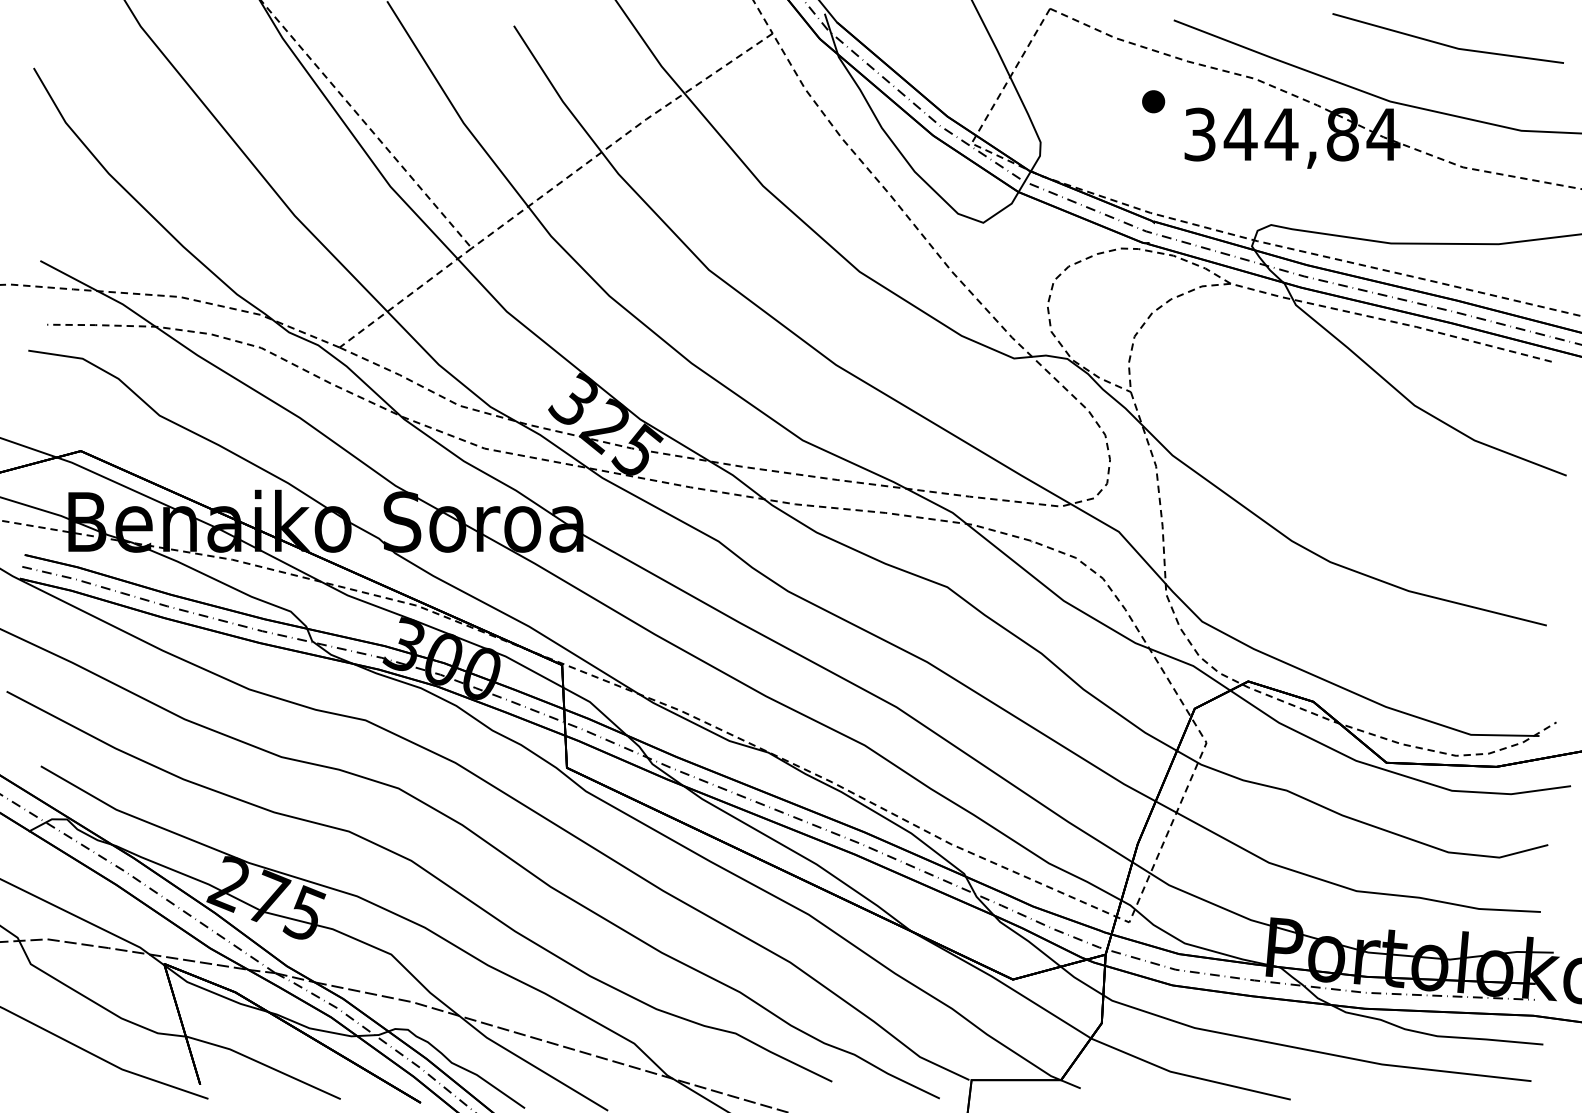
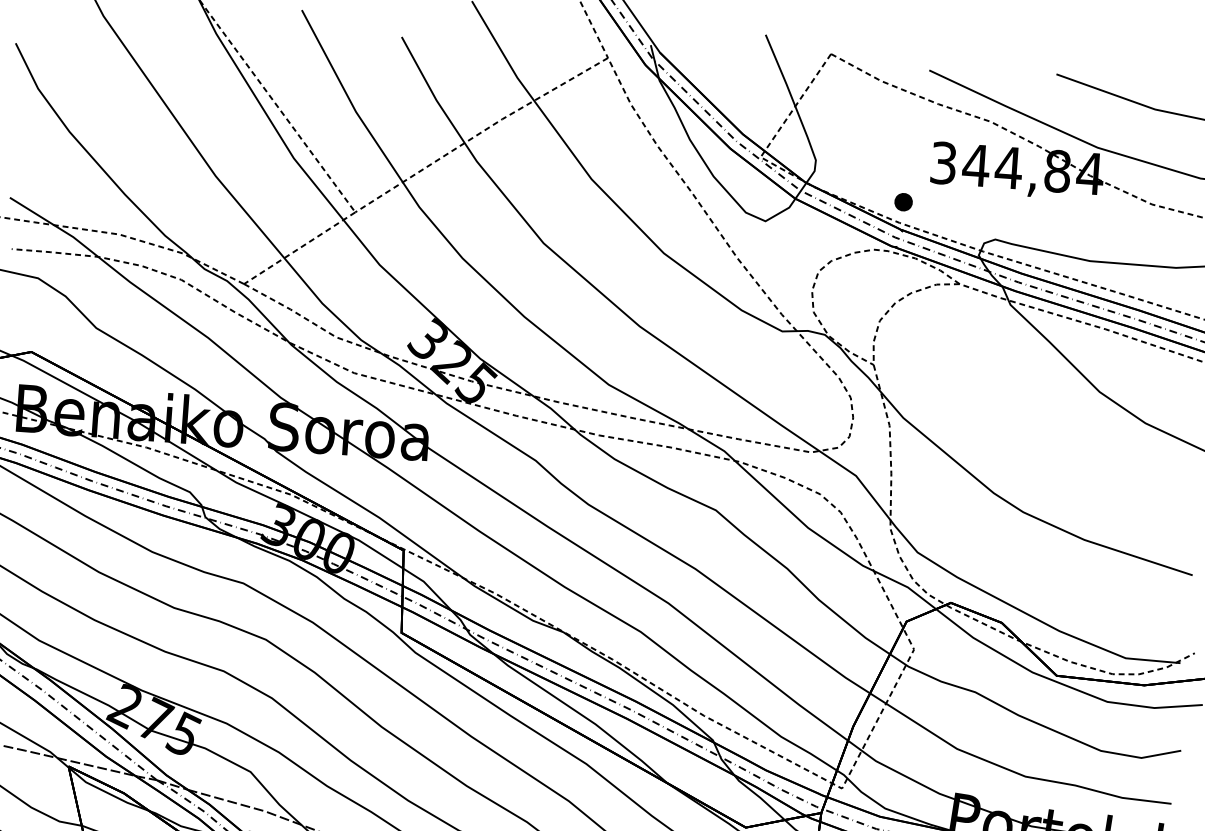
part: (1153, 101) -> (903, 202), moved

